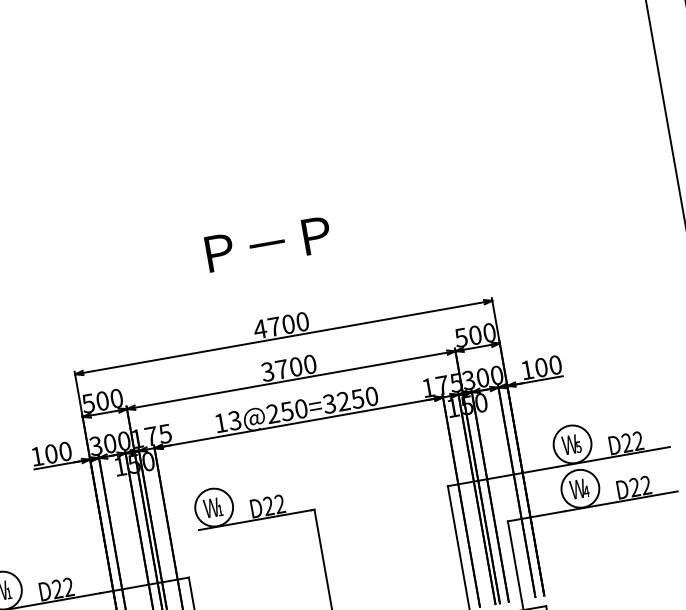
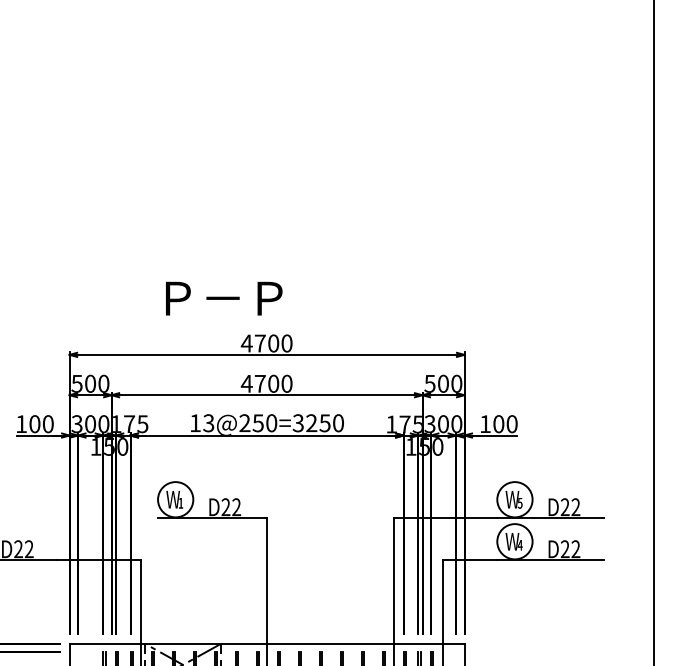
text: (268, 243) -> (224, 298), moved
text: (267, 371) -> (246, 383), 3700 -> 4700

